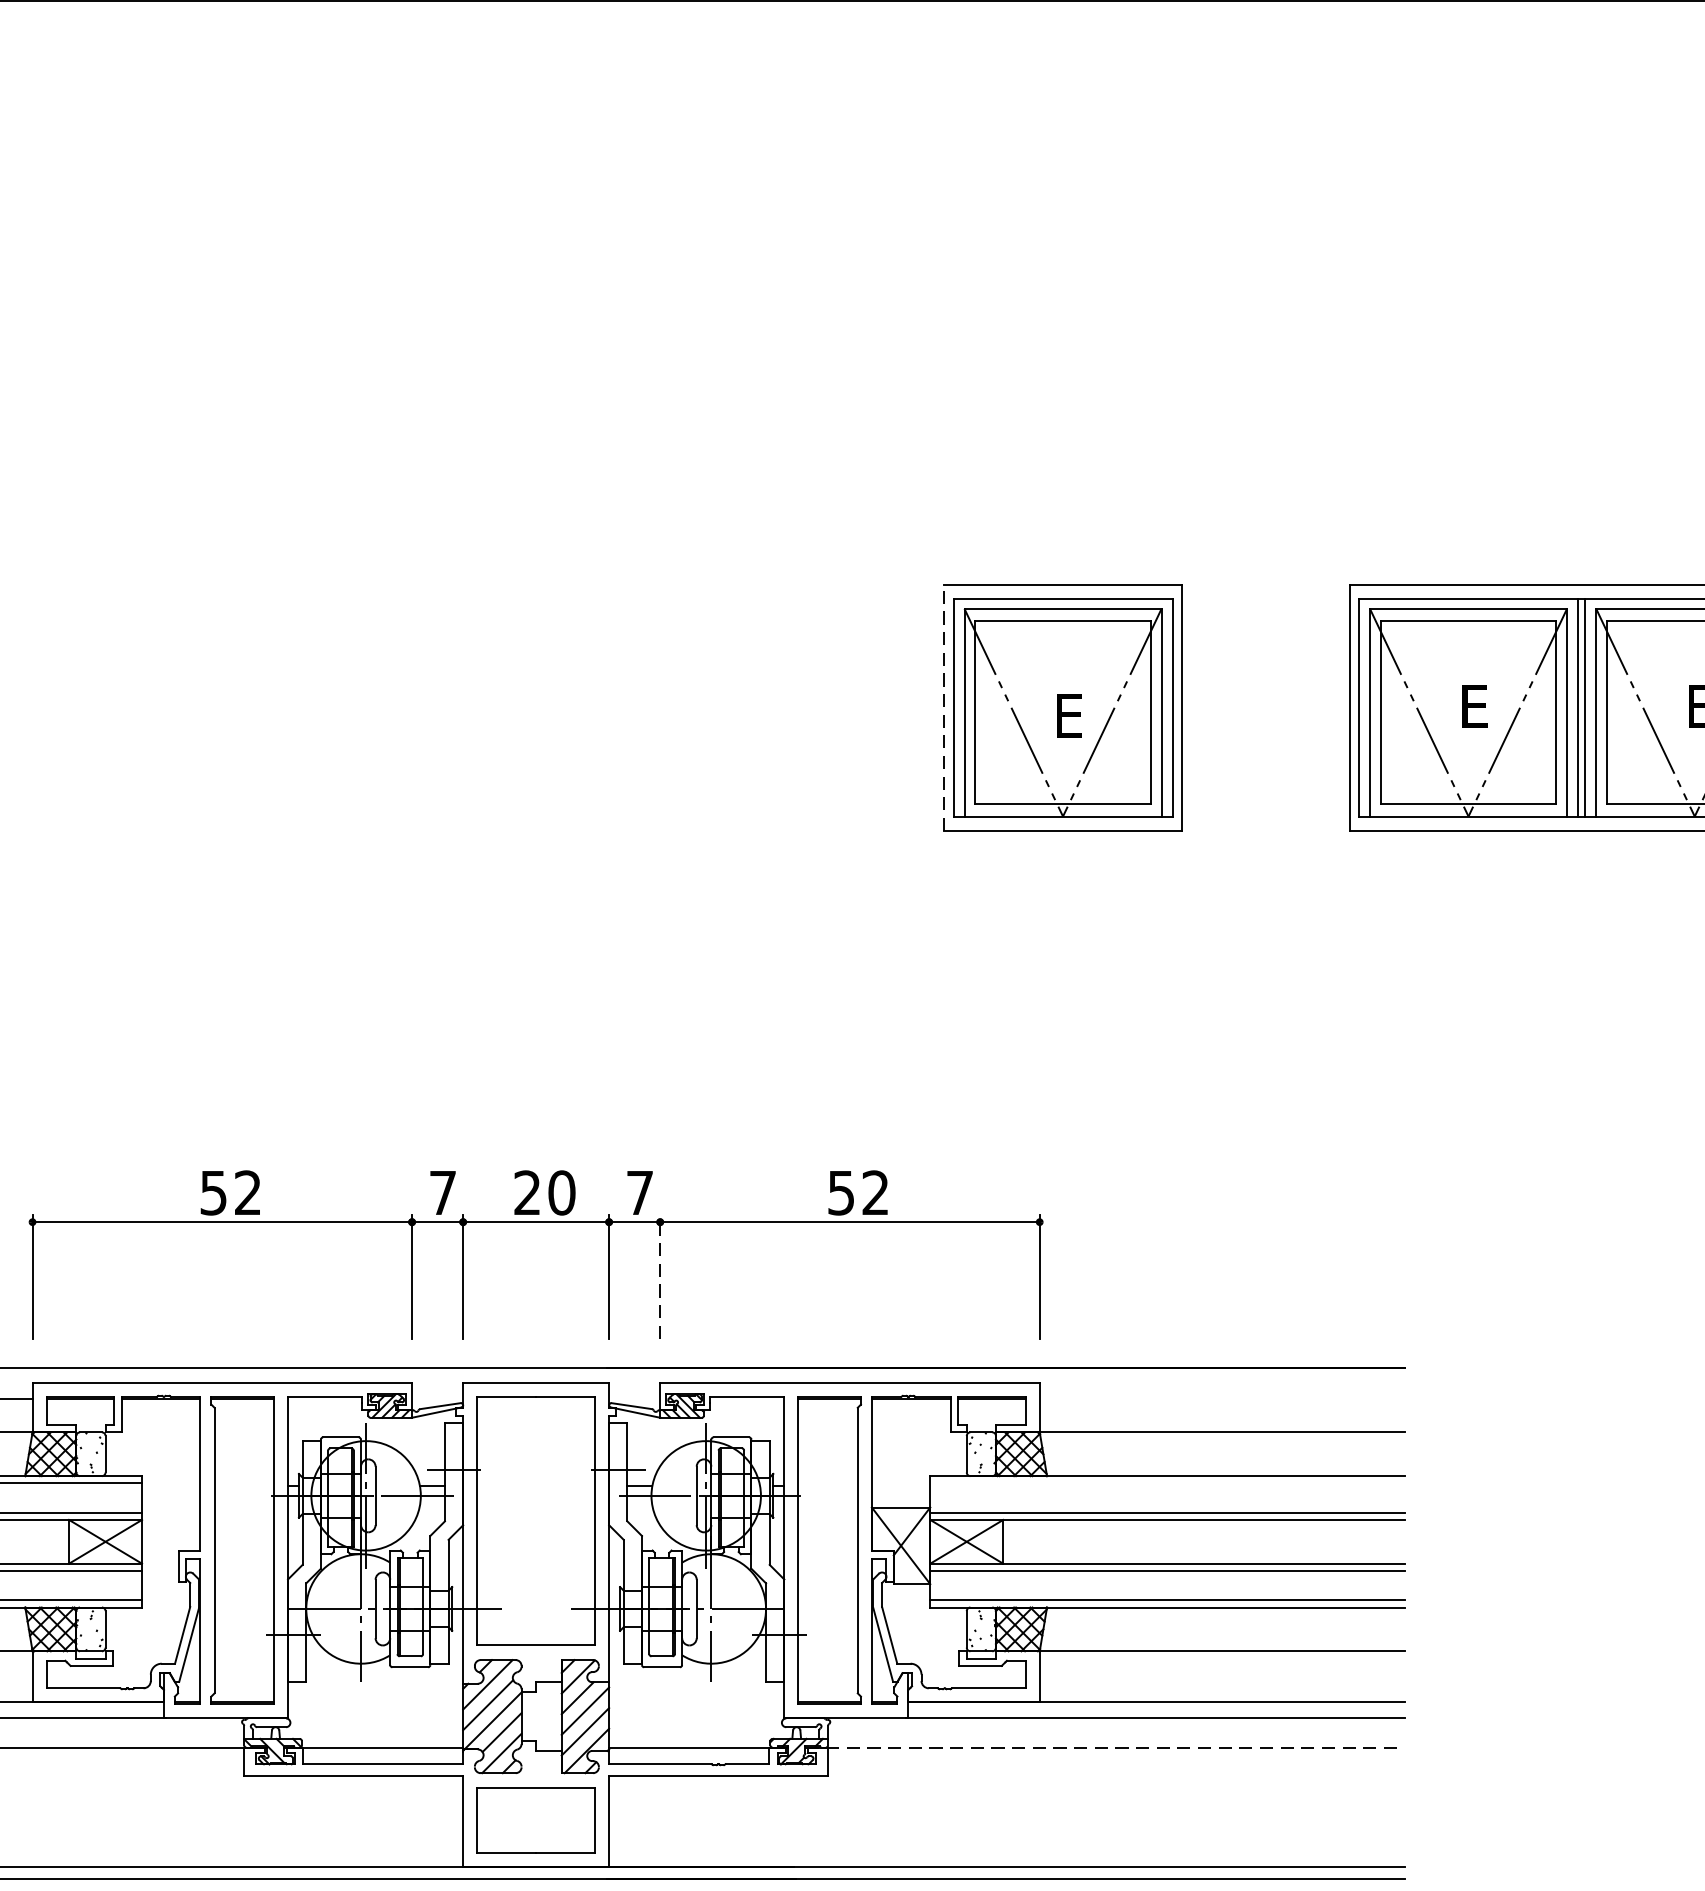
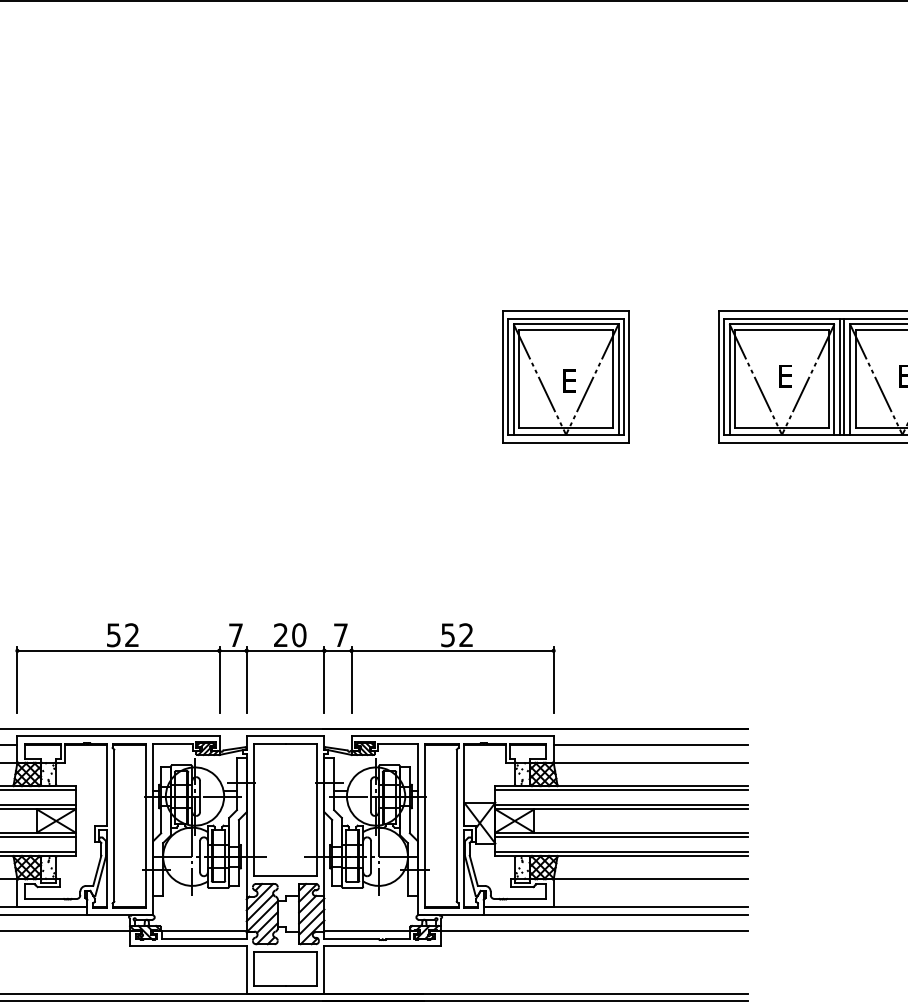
line: (943, 708) -> (502, 377), dashed -> solid
line: (660, 1276) -> (351, 679), dashed -> solid
line: (1221, 1398) -> (650, 744), added
line: (1167, 1482) -> (621, 789), added
line: (1105, 1747) -> (588, 930), dashed -> solid

